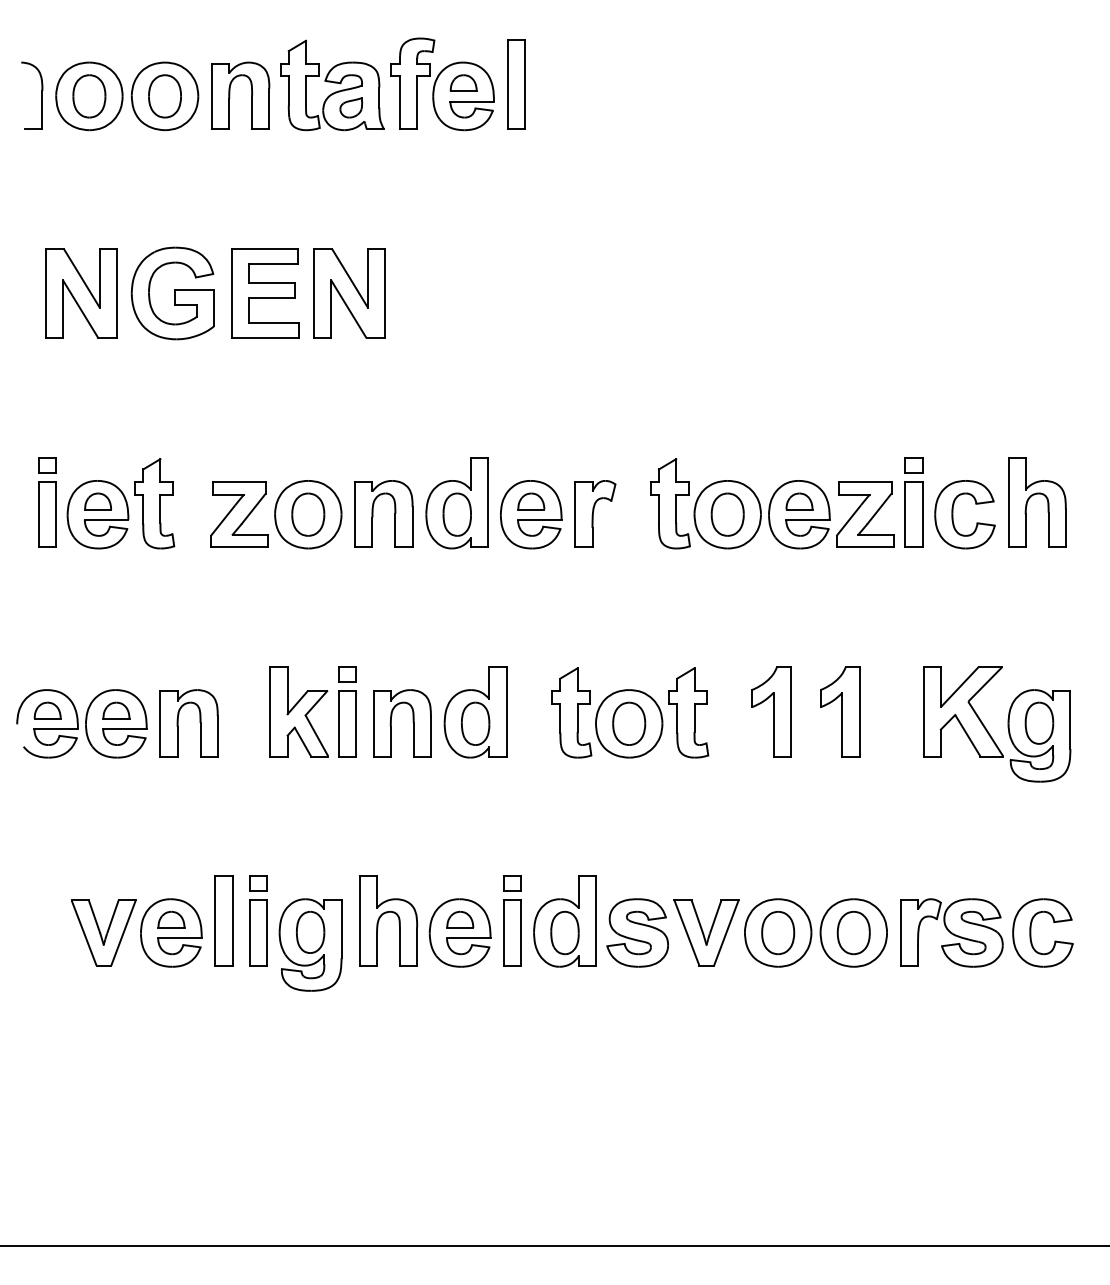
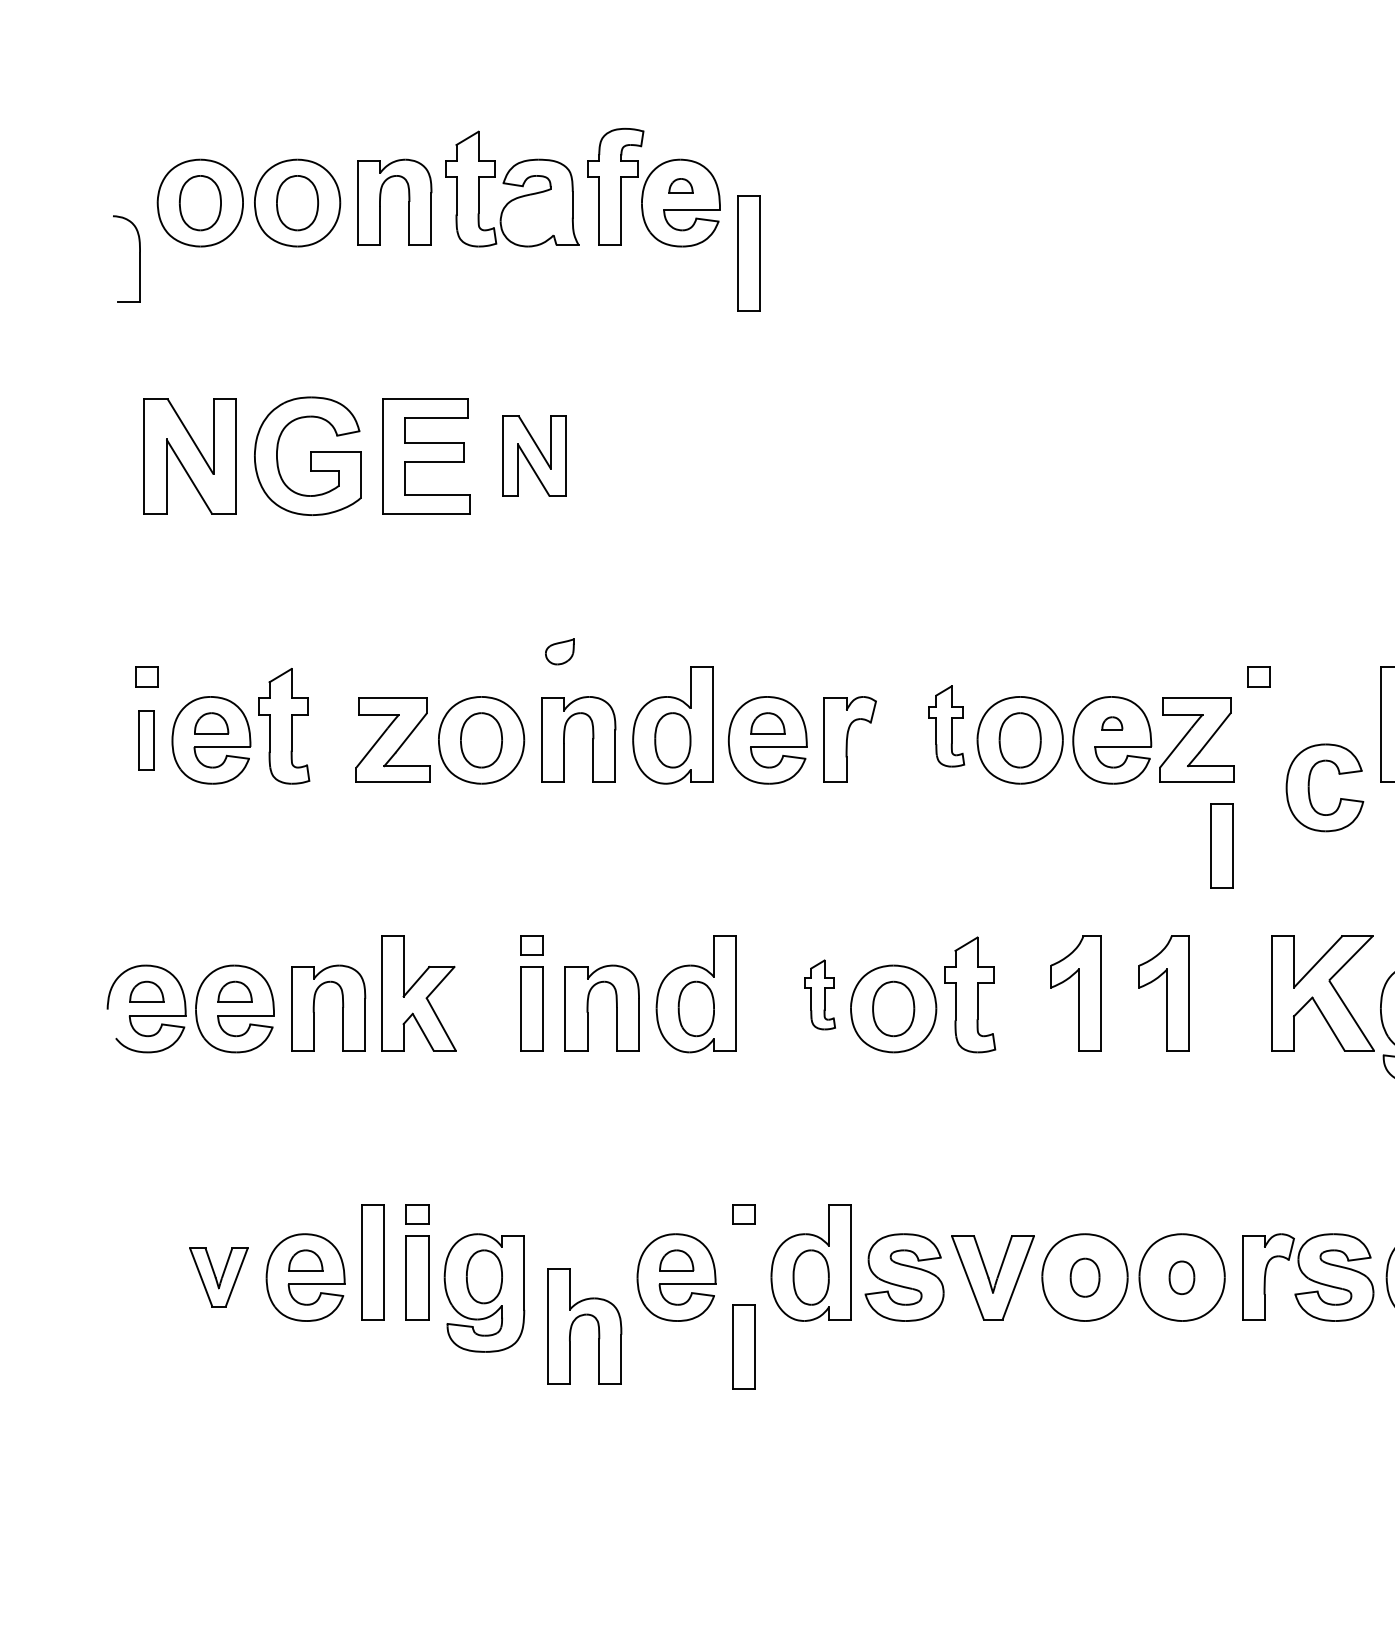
part: (463, 82) -> (680, 185), size x0.7
part: (516, 84) -> (748, 253), moved
part: (41, 95) -> (138, 258), moved
part: (351, 107) -> (560, 651), moved
part: (349, 293) -> (534, 456), size x0.7
part: (799, 501) -> (1112, 723), size x0.6
part: (670, 503) -> (946, 725), size x0.7
part: (47, 514) -> (146, 740), size x0.7
part: (913, 514) -> (1221, 845), moved
part: (953, 514) -> (1310, 787), moved
part: (298, 711) -> (417, 993), moved
part: (571, 712) -> (819, 994), size x0.6
part: (387, 913) -> (583, 1316), moved
part: (103, 932) -> (218, 1276), size x0.7
part: (512, 932) -> (743, 1346), moved
part: (778, 933) -> (1085, 1278), size x0.7
part: (853, 933) -> (1181, 1278), size x0.6

